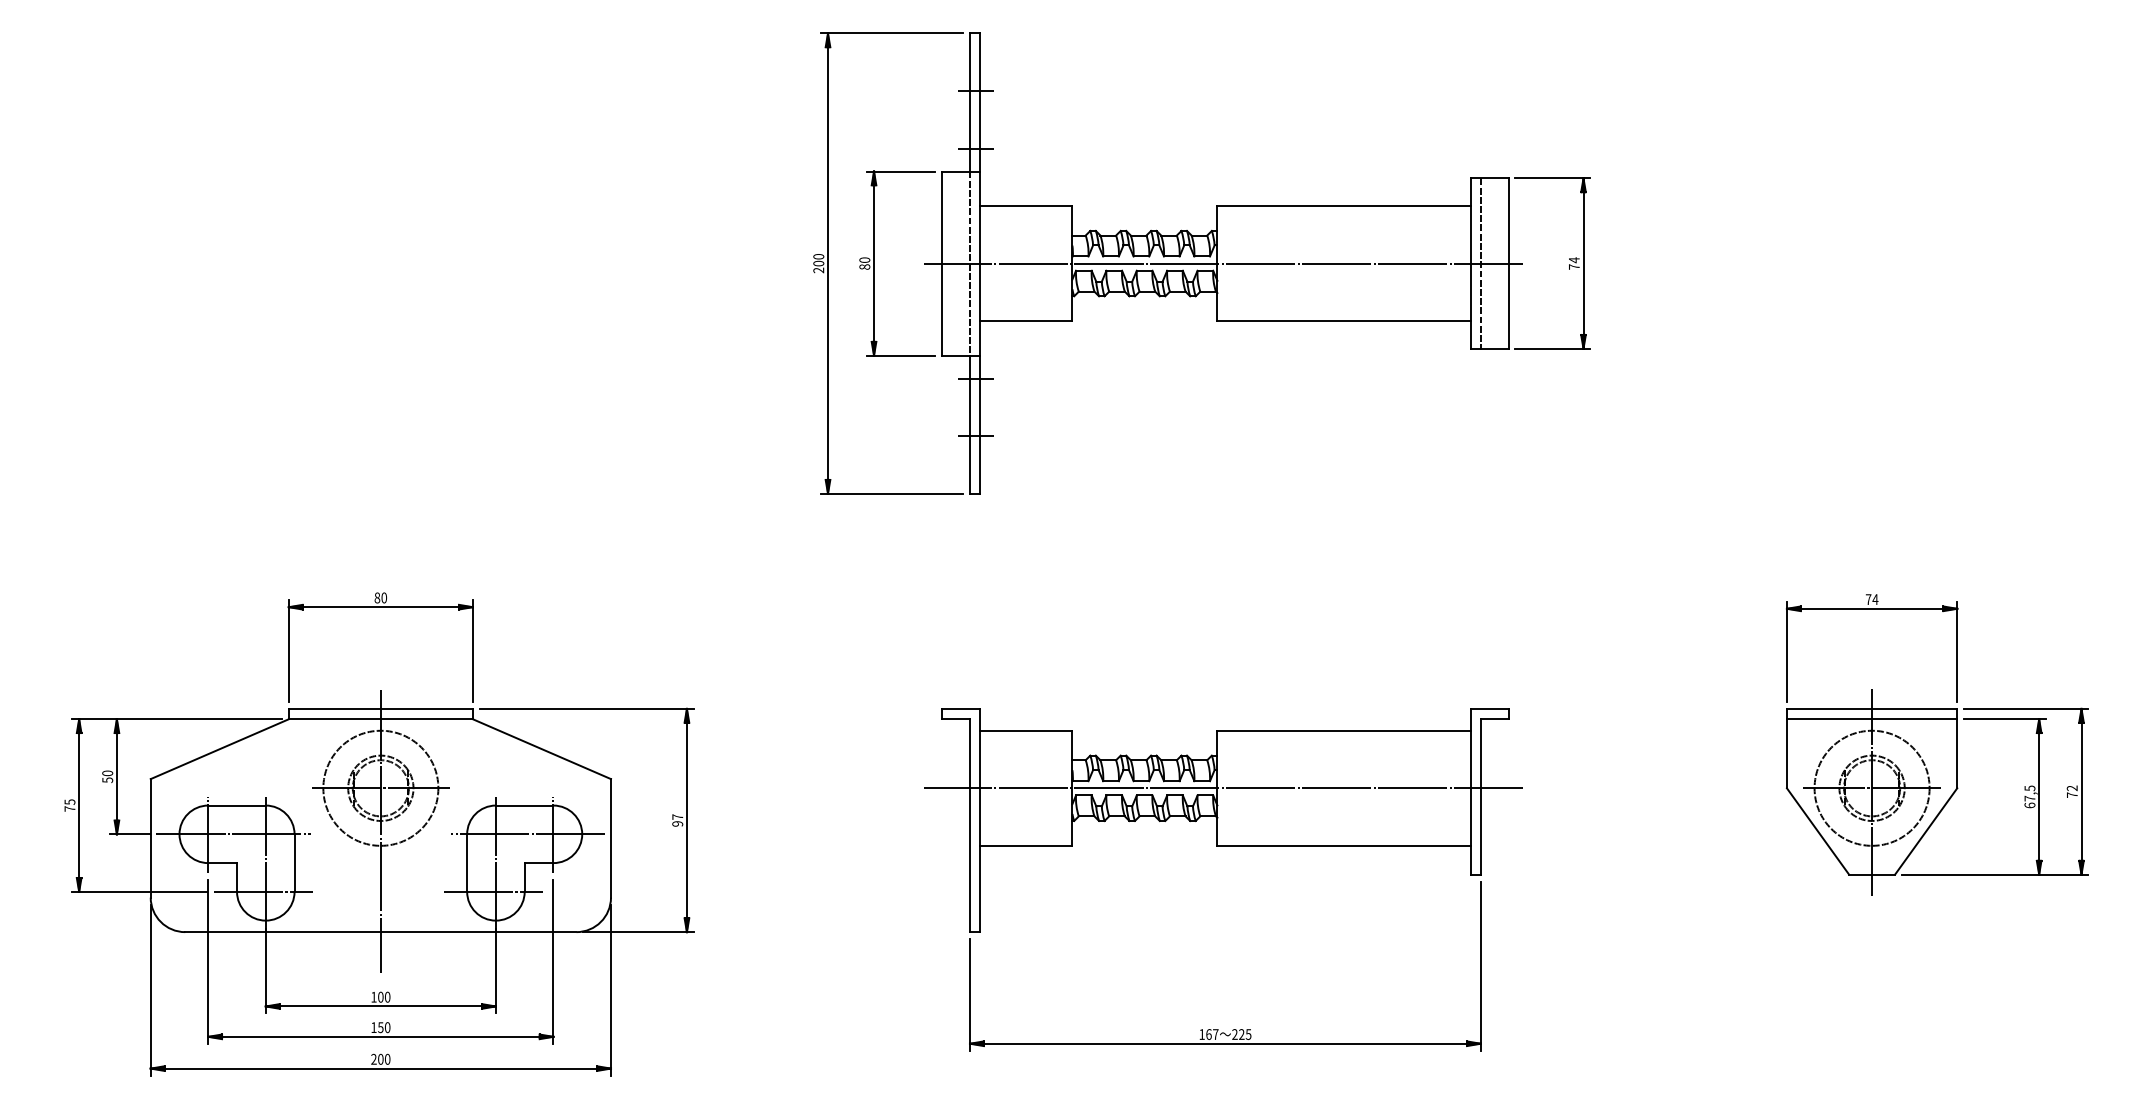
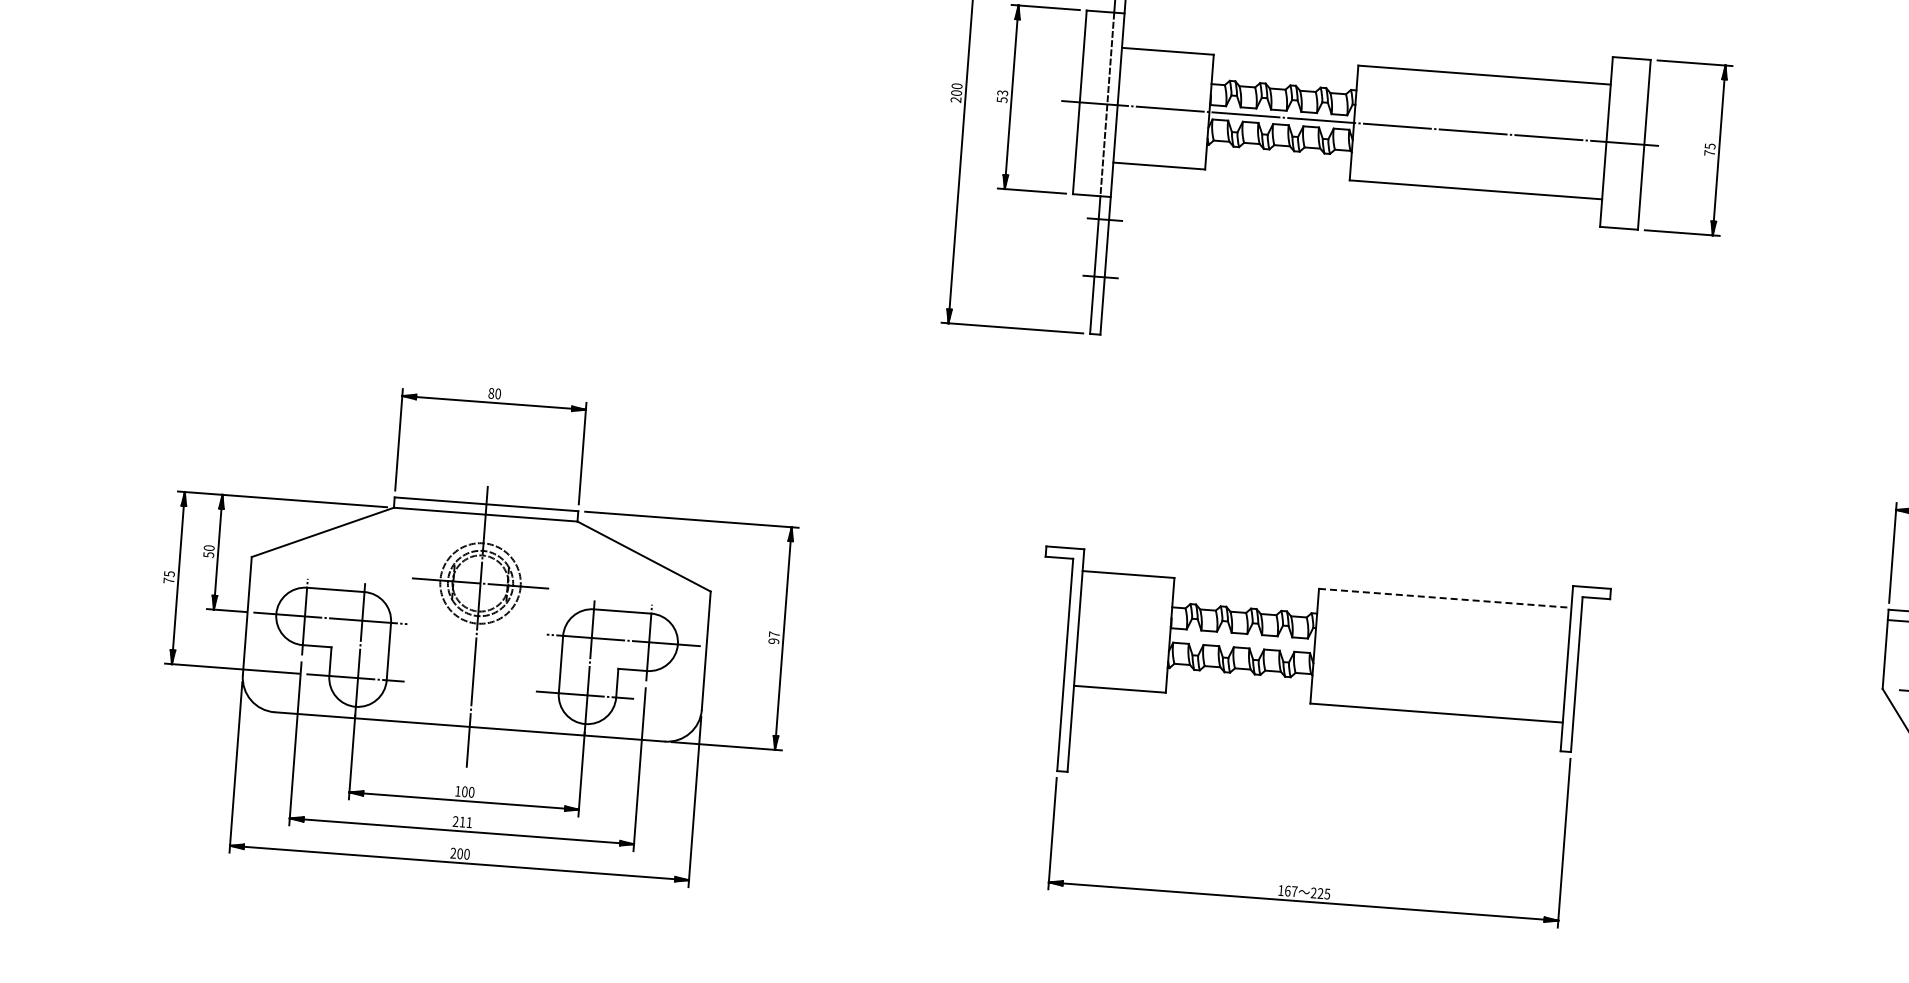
text: (1574, 260) -> (1710, 146), 74 -> 75
text: (864, 263) -> (1002, 96), 80 -> 53
line: (1480, 263) -> (1616, 142), removed
line: (1343, 730) -> (1444, 598), solid -> dashed
circle: (380, 787) -> (480, 582), size x0.7
line: (1223, 788) -> (1320, 646), removed
text: (380, 1027) -> (462, 821), 150 -> 211

